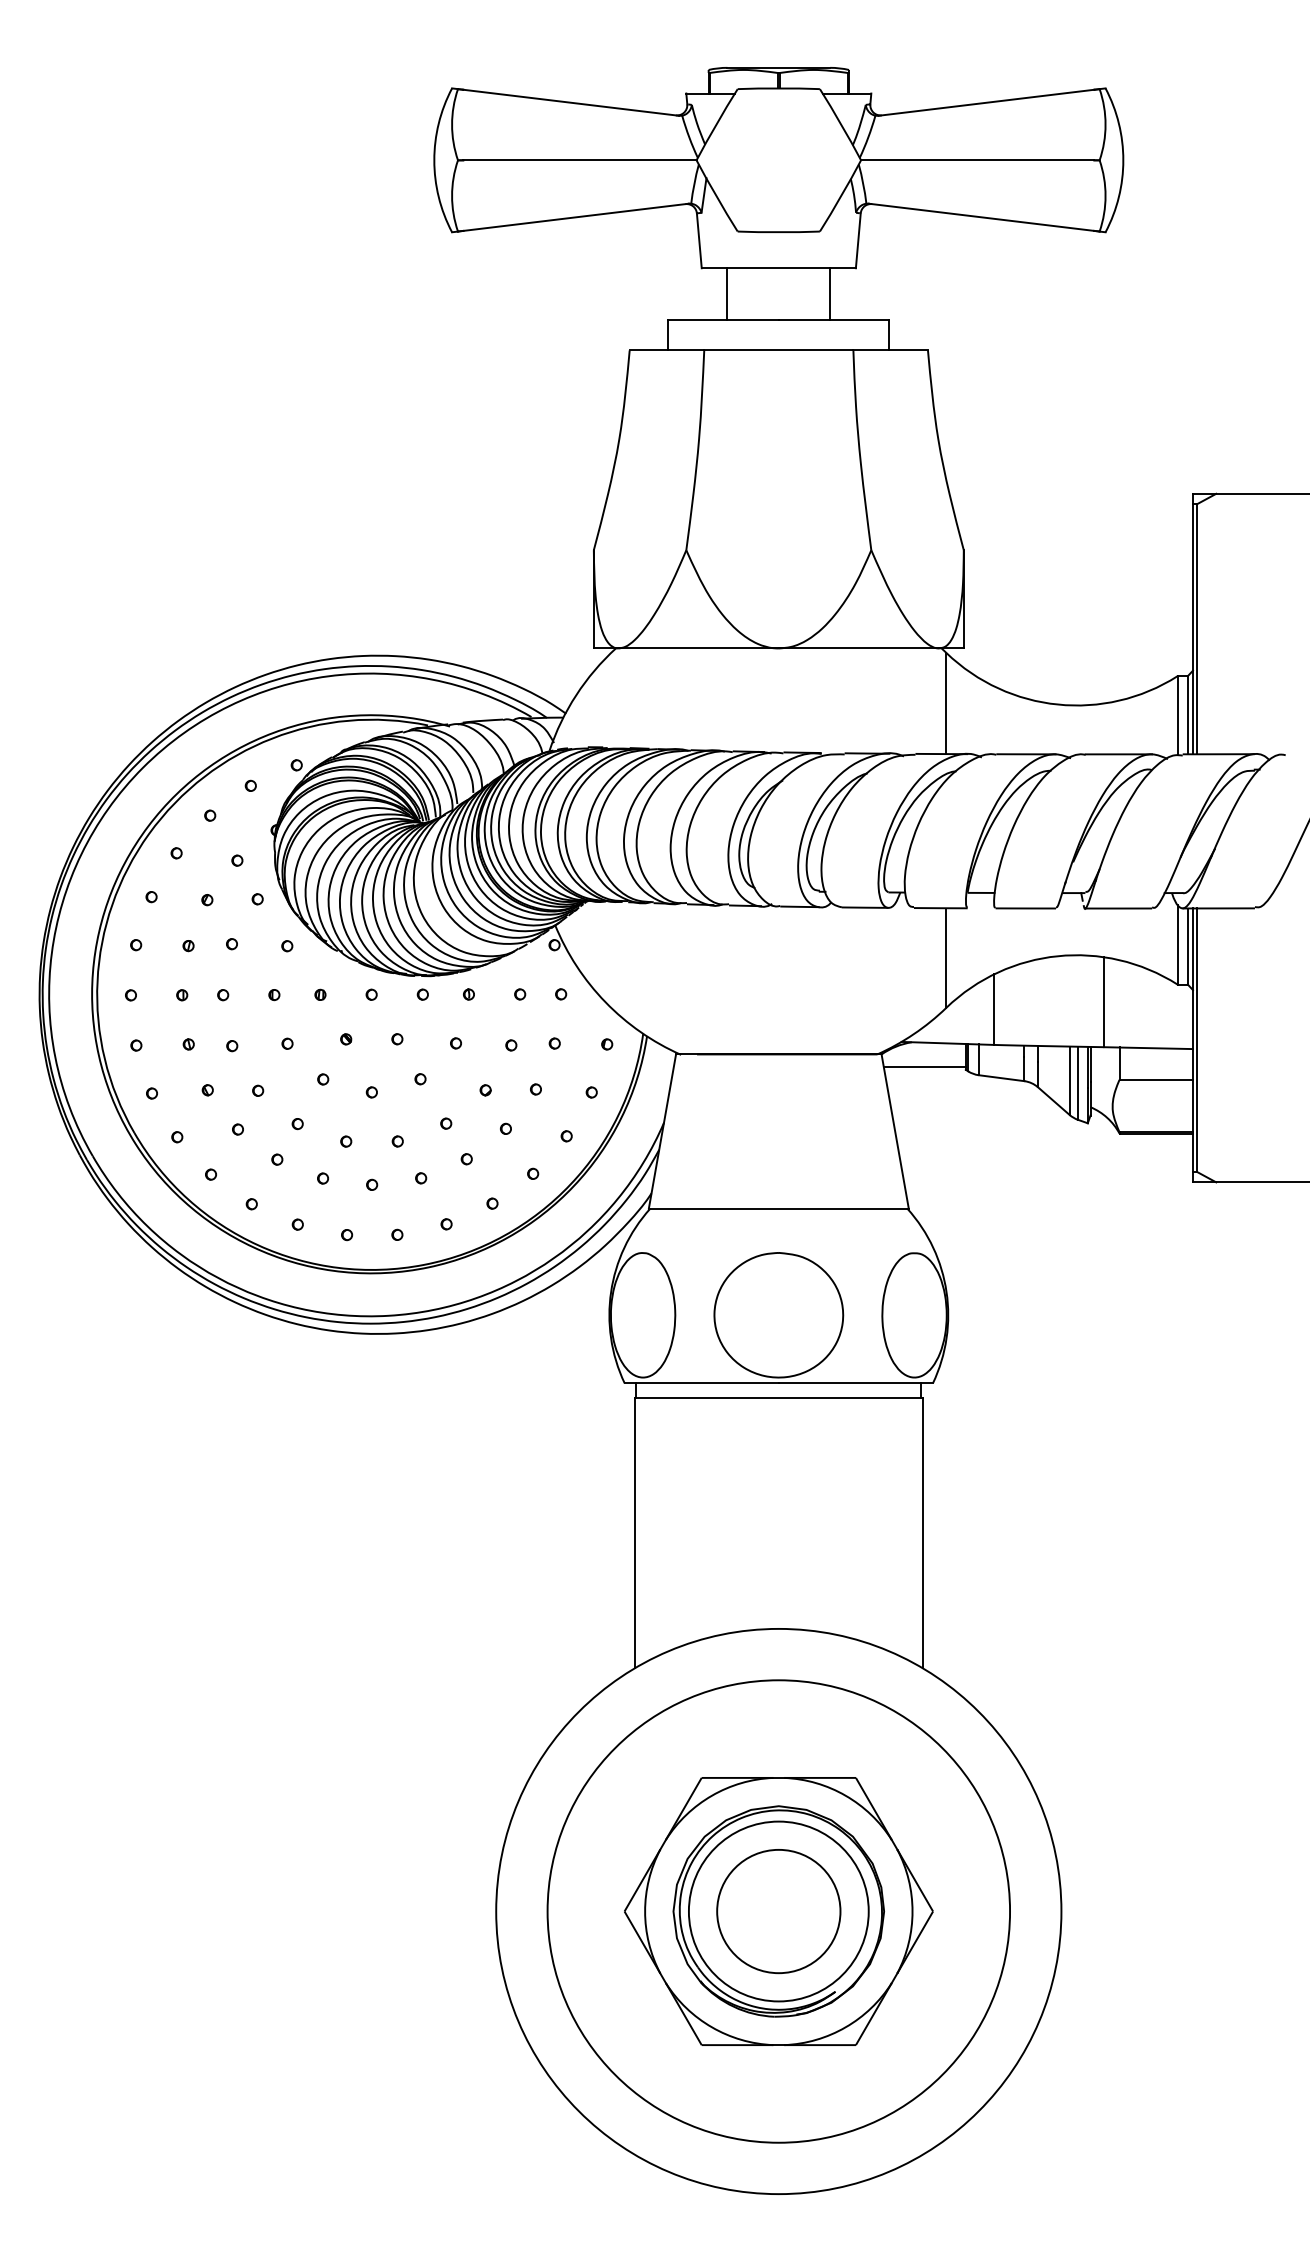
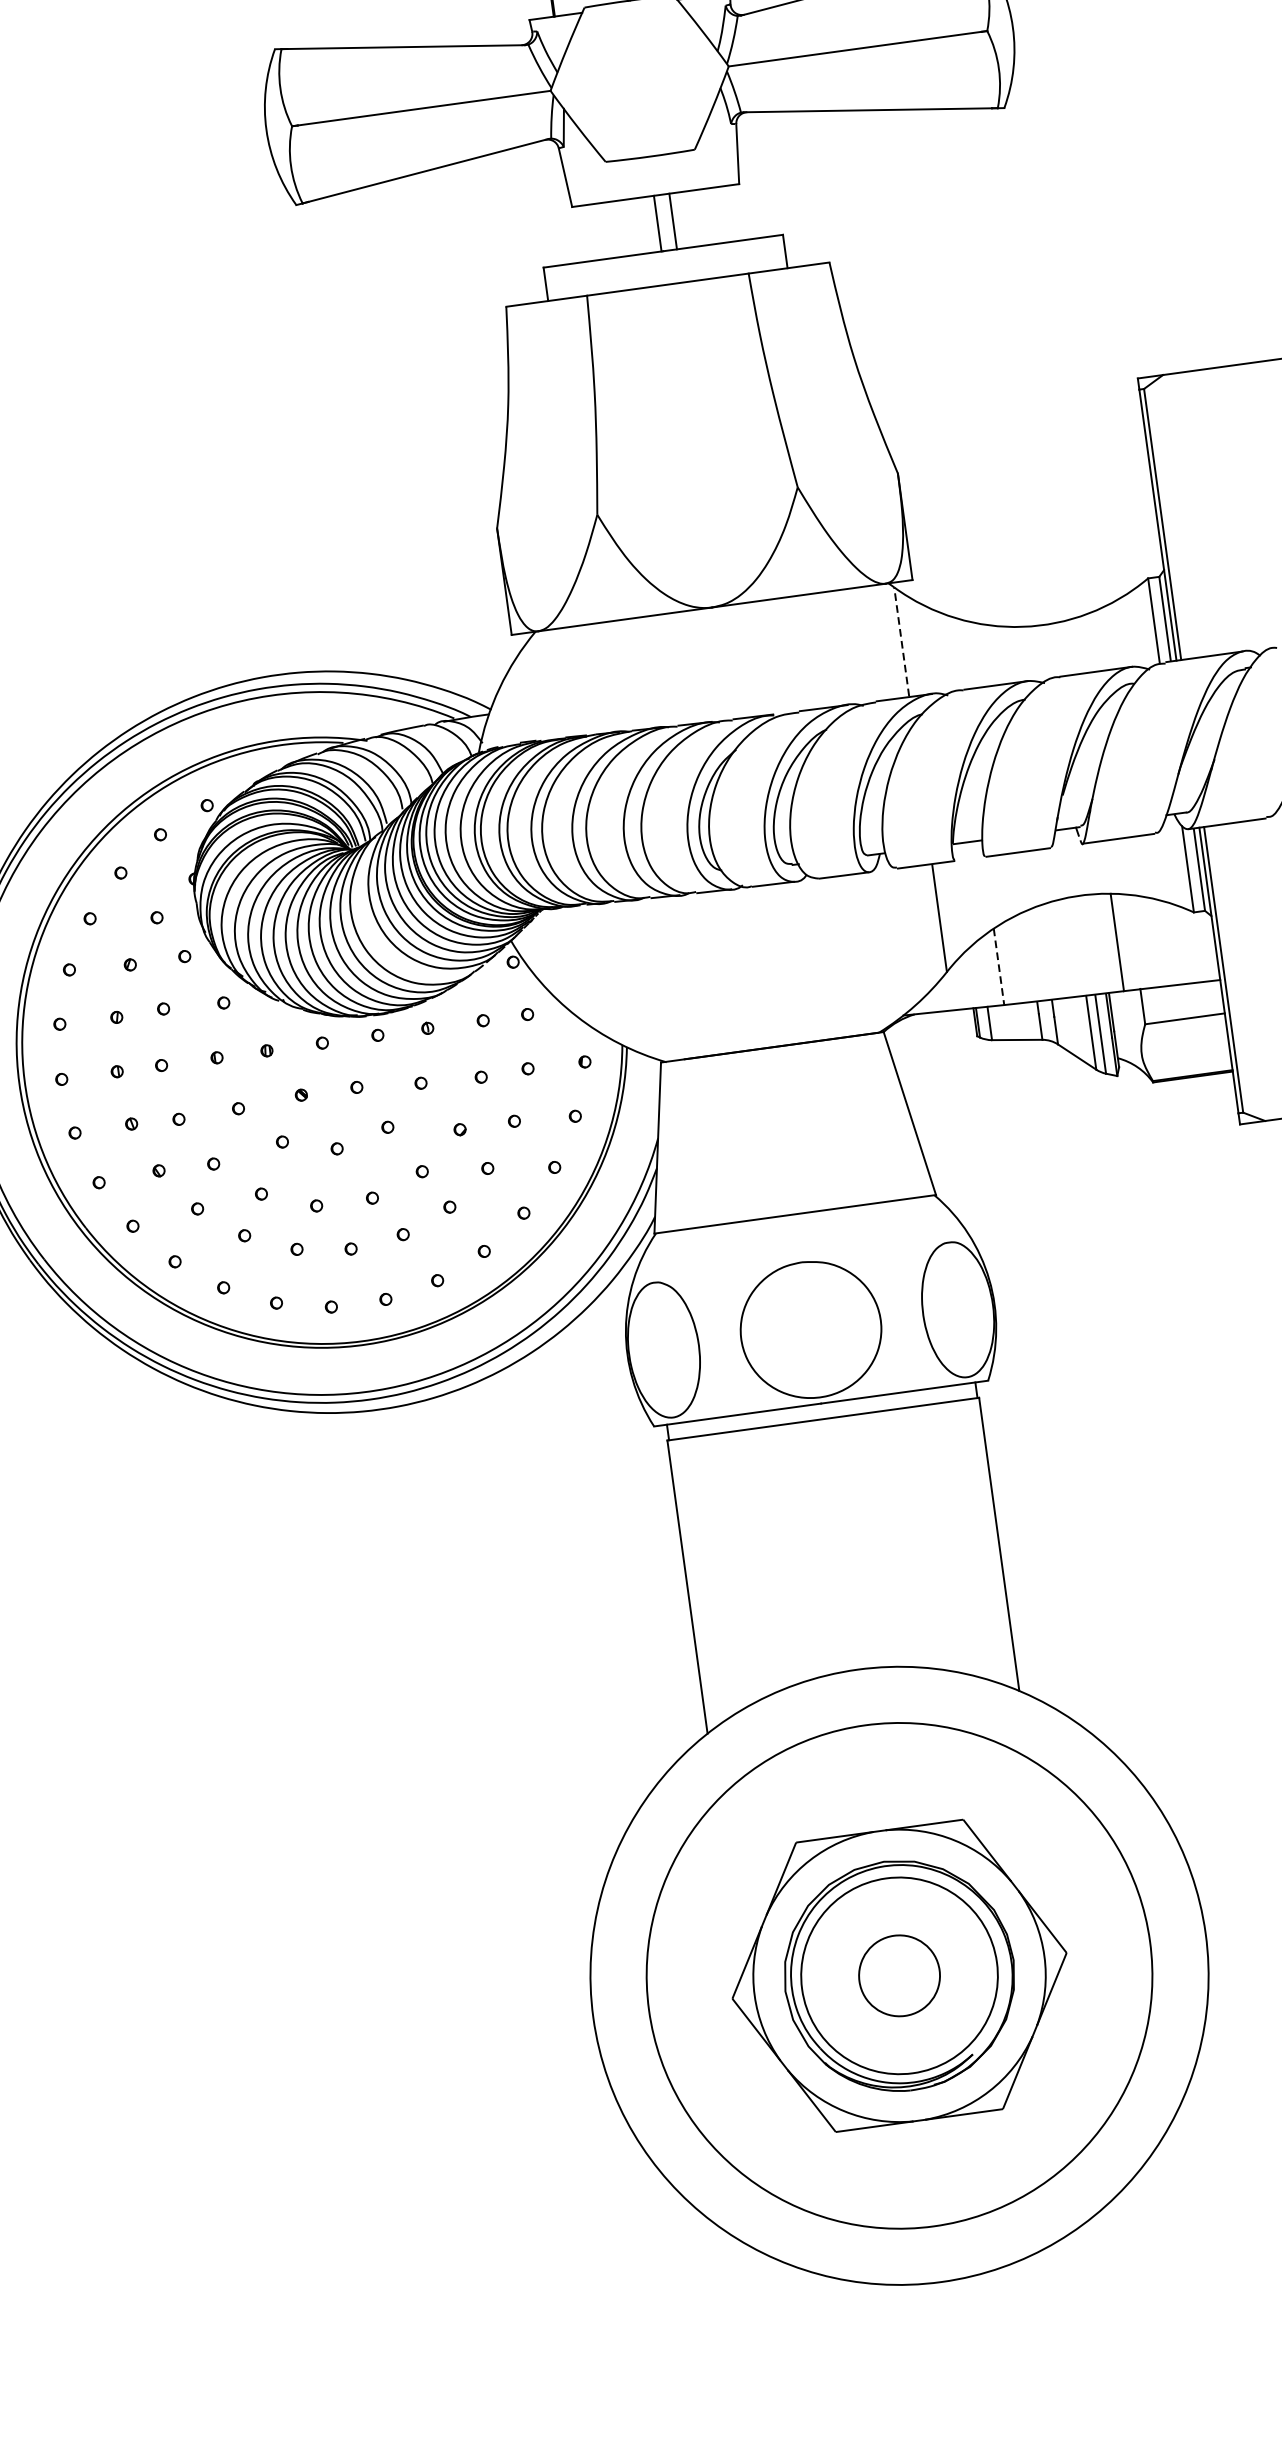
line: (727, 293) -> (673, 221), moved
line: (830, 293) -> (657, 223), moved
line: (946, 702) -> (901, 641), solid -> dashed
line: (994, 1010) -> (999, 967), solid -> dashed
line: (924, 1066) -> (931, 1038), removed
circle: (778, 1911) -> (899, 1975), size x0.6

